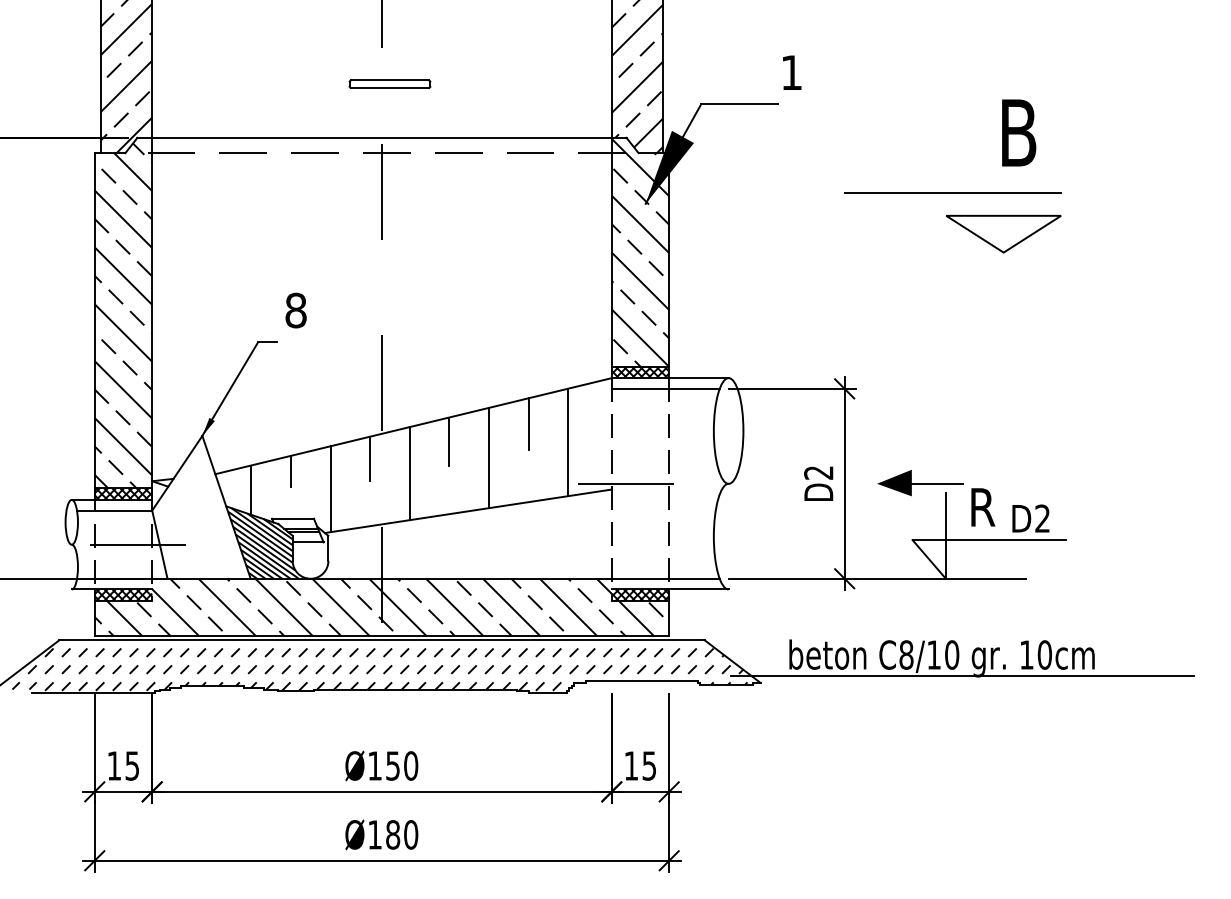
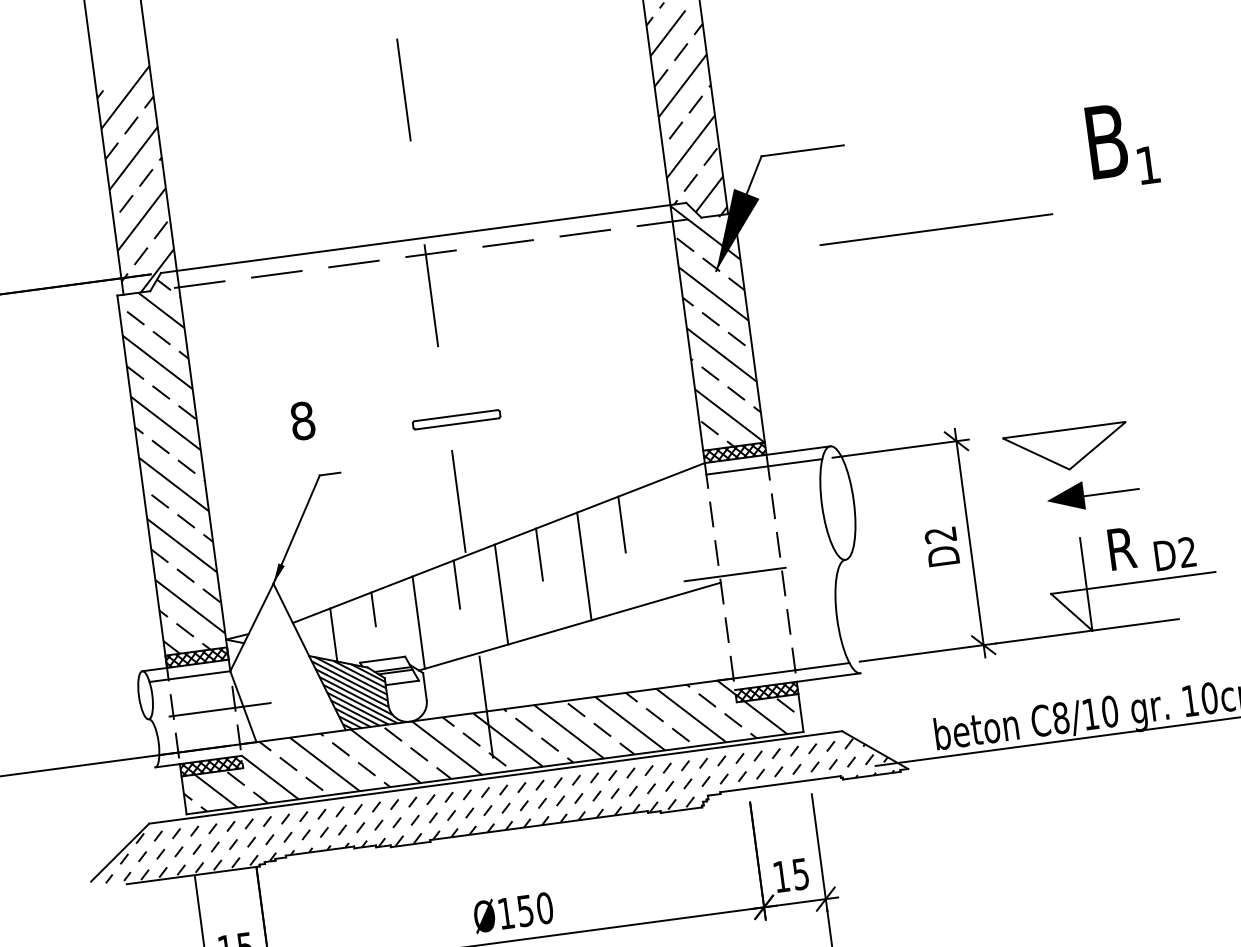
text: (792, 72) -> (1148, 164), moved
part: (389, 83) -> (456, 419), moved
line: (952, 192) -> (935, 229), moved
part: (1003, 234) -> (1066, 450), moved
text: (295, 310) -> (302, 421), moved
line: (568, 442) -> (667, 538), removed
part: (920, 483) -> (1093, 494), moved

